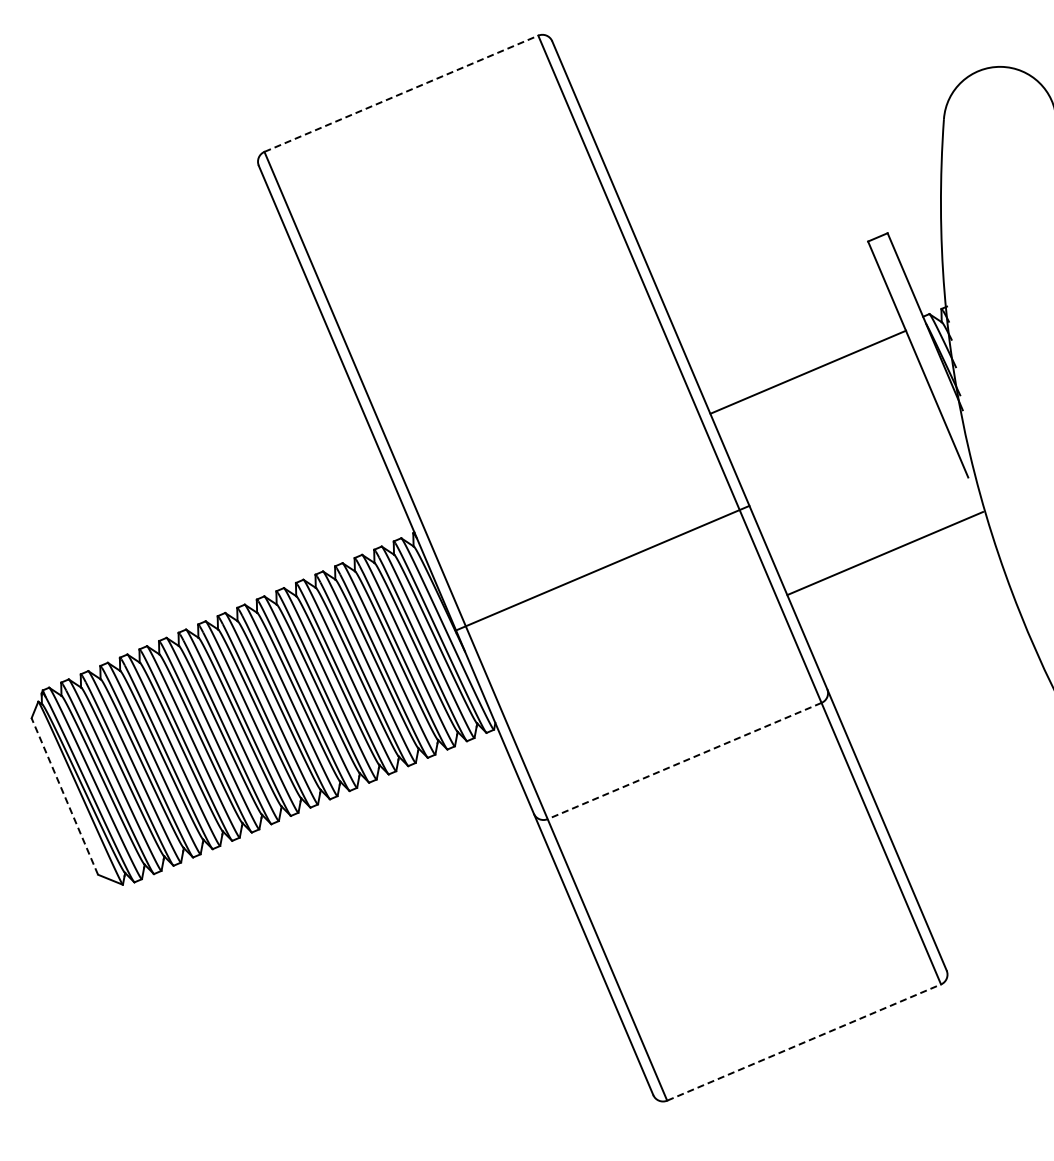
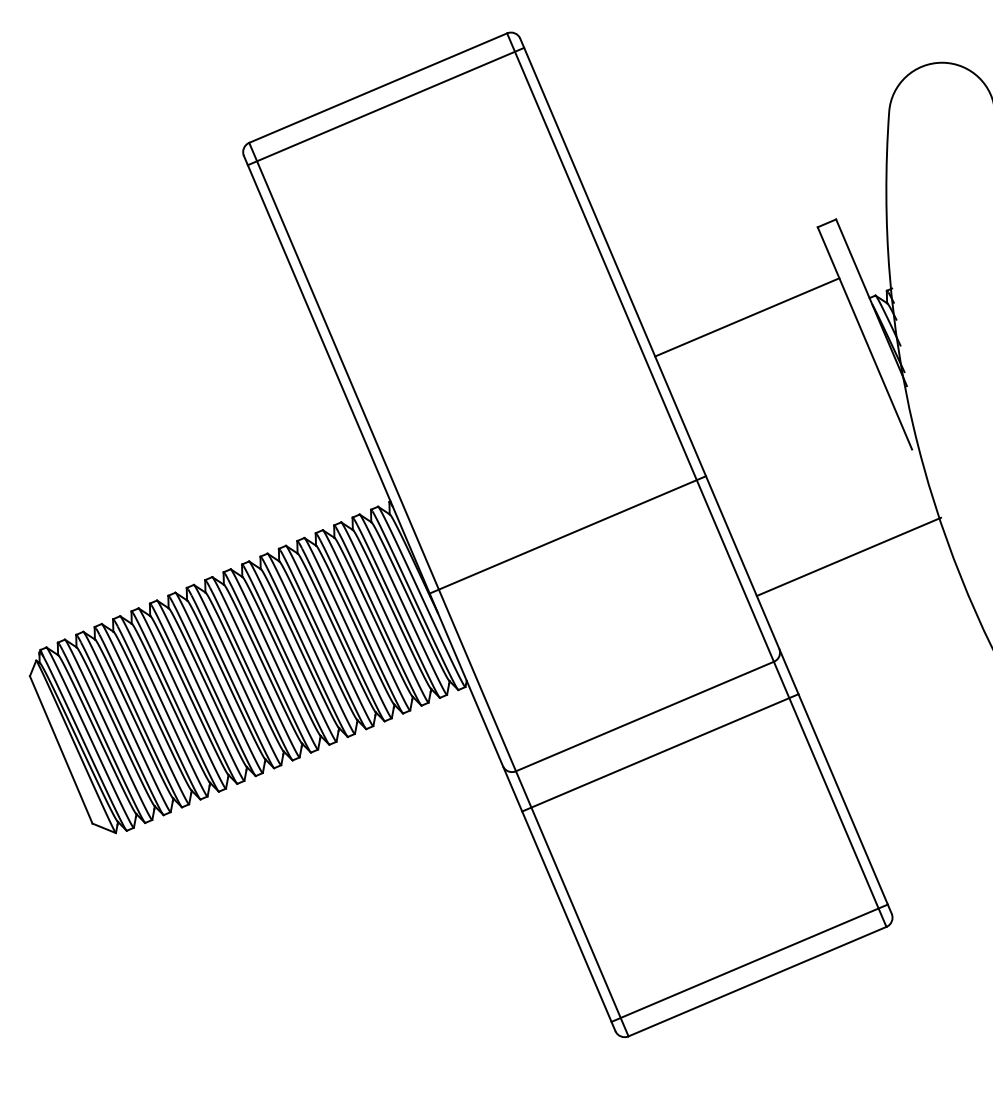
line: (401, 93) -> (378, 87), dashed -> solid
line: (409, 113) -> (385, 106), added
line: (808, 371) -> (747, 316), moved
line: (885, 553) -> (849, 556), moved
line: (684, 761) -> (644, 716), dashed -> solid
line: (64, 796) -> (60, 749), dashed -> solid
line: (700, 799) -> (659, 752), added
line: (795, 1022) -> (749, 962), added
line: (804, 1042) -> (757, 981), dashed -> solid

